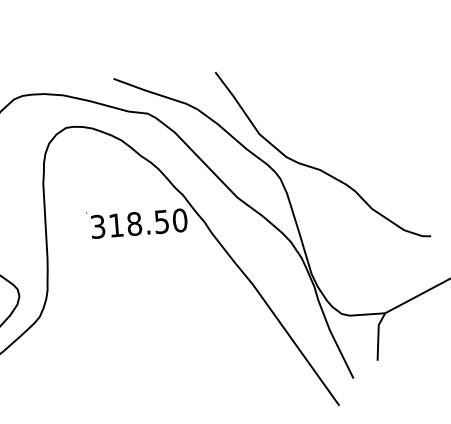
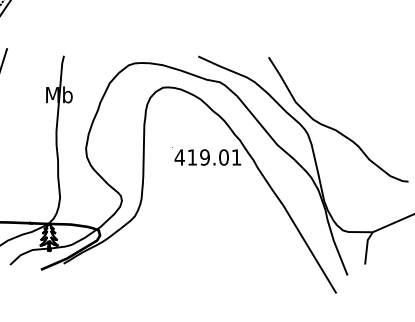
text: (138, 223) -> (207, 157), 318.50 -> 419.01

